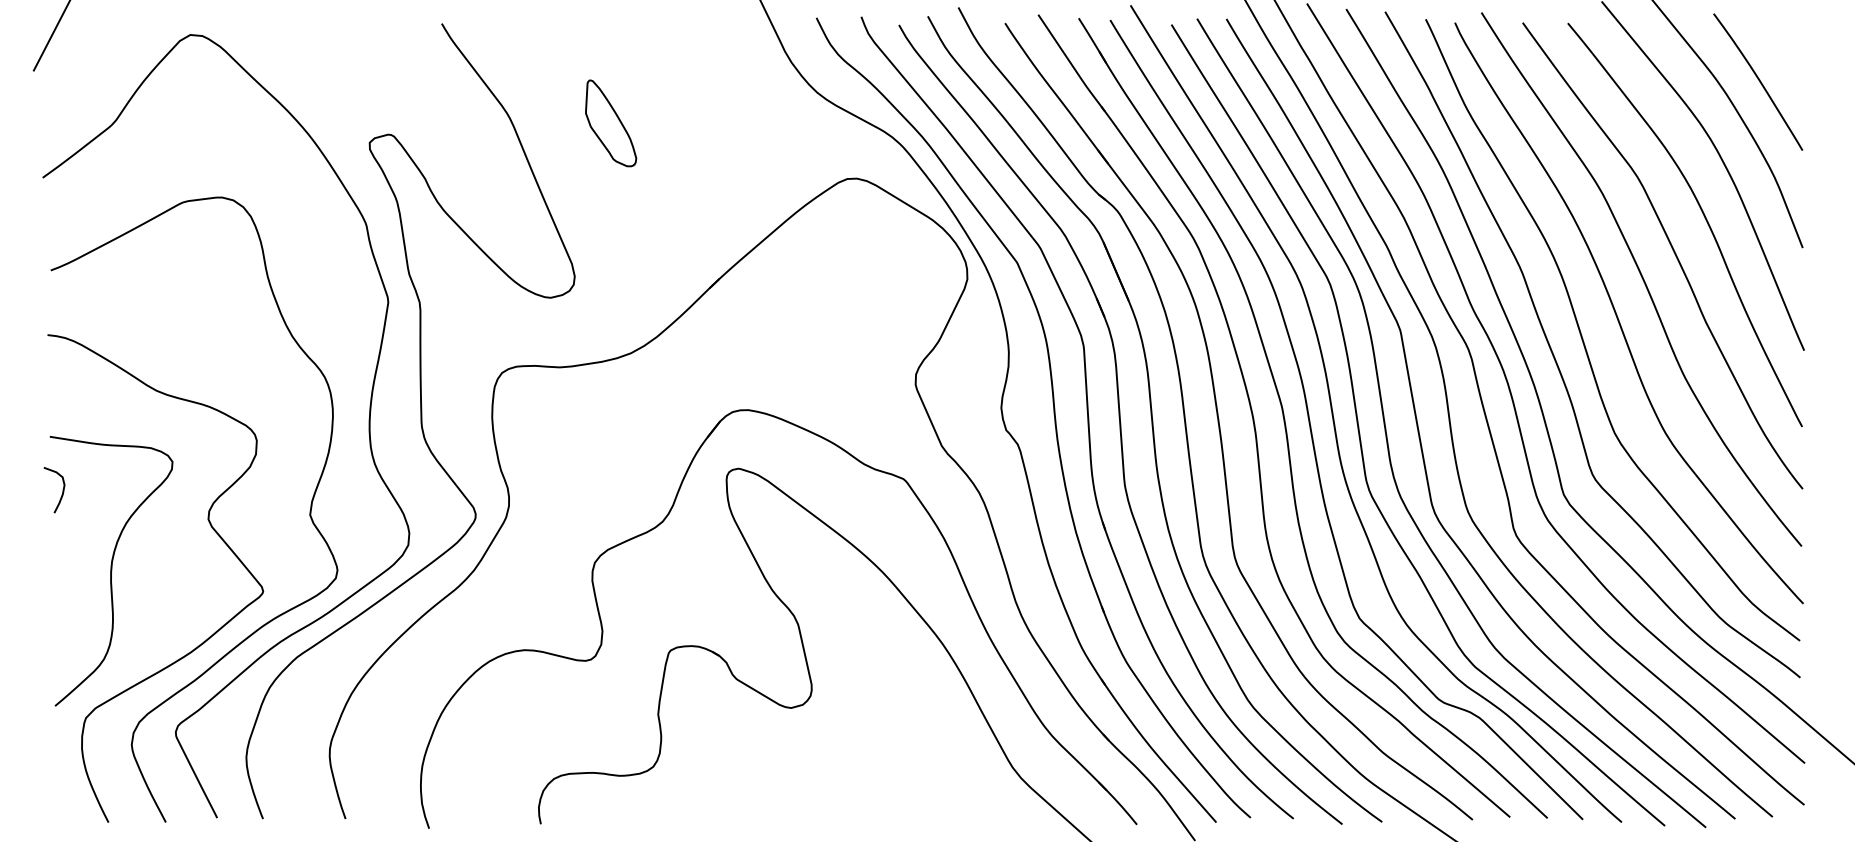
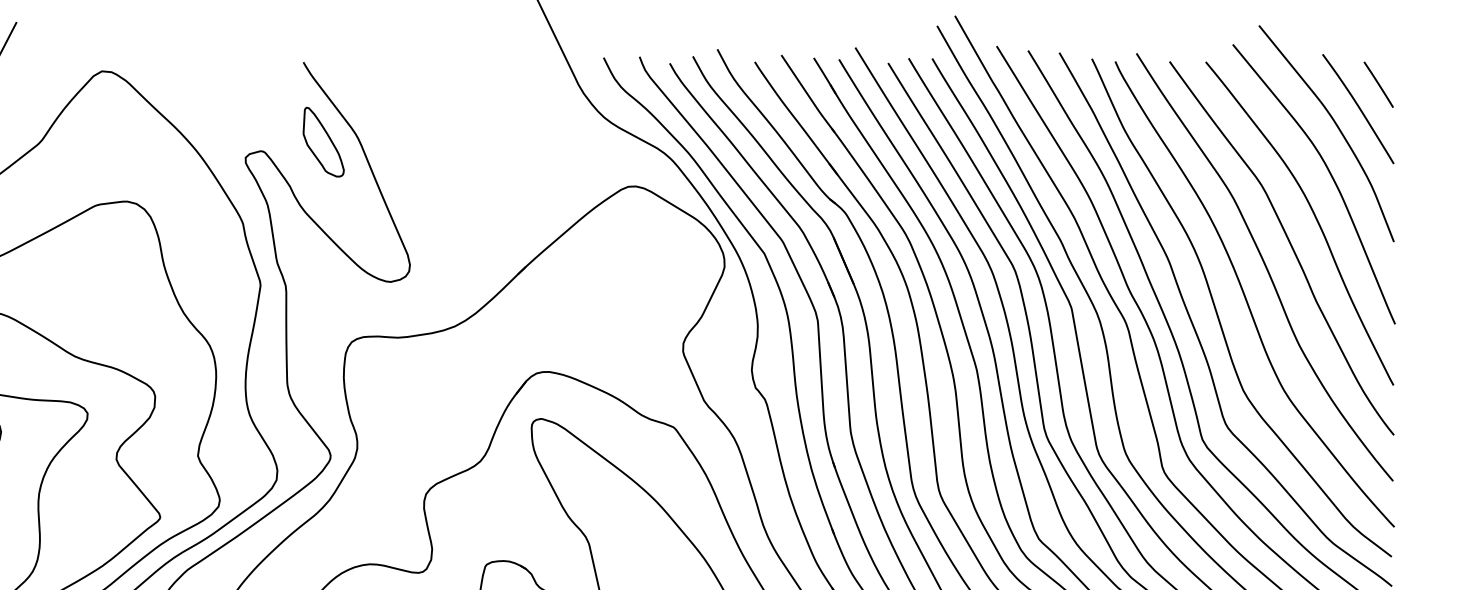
line: (1783, 51) -> (1378, 84), added
part: (611, 123) -> (324, 142), moved

